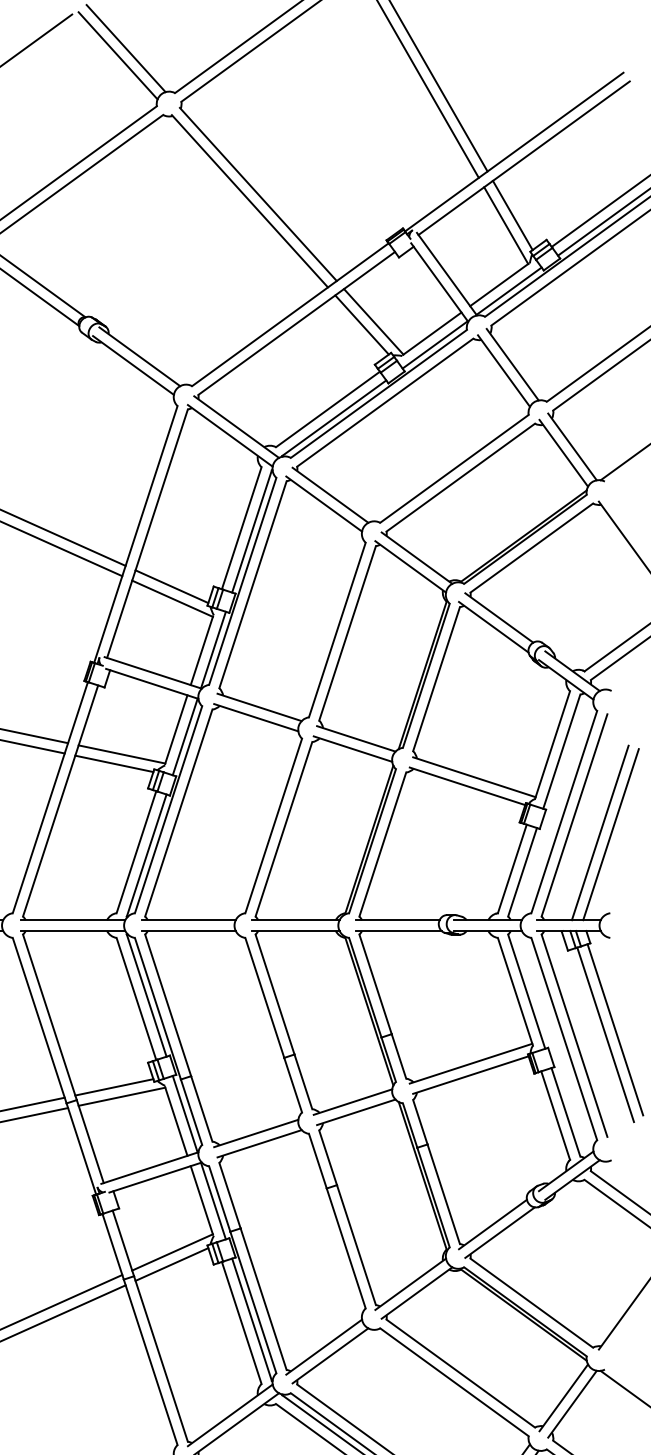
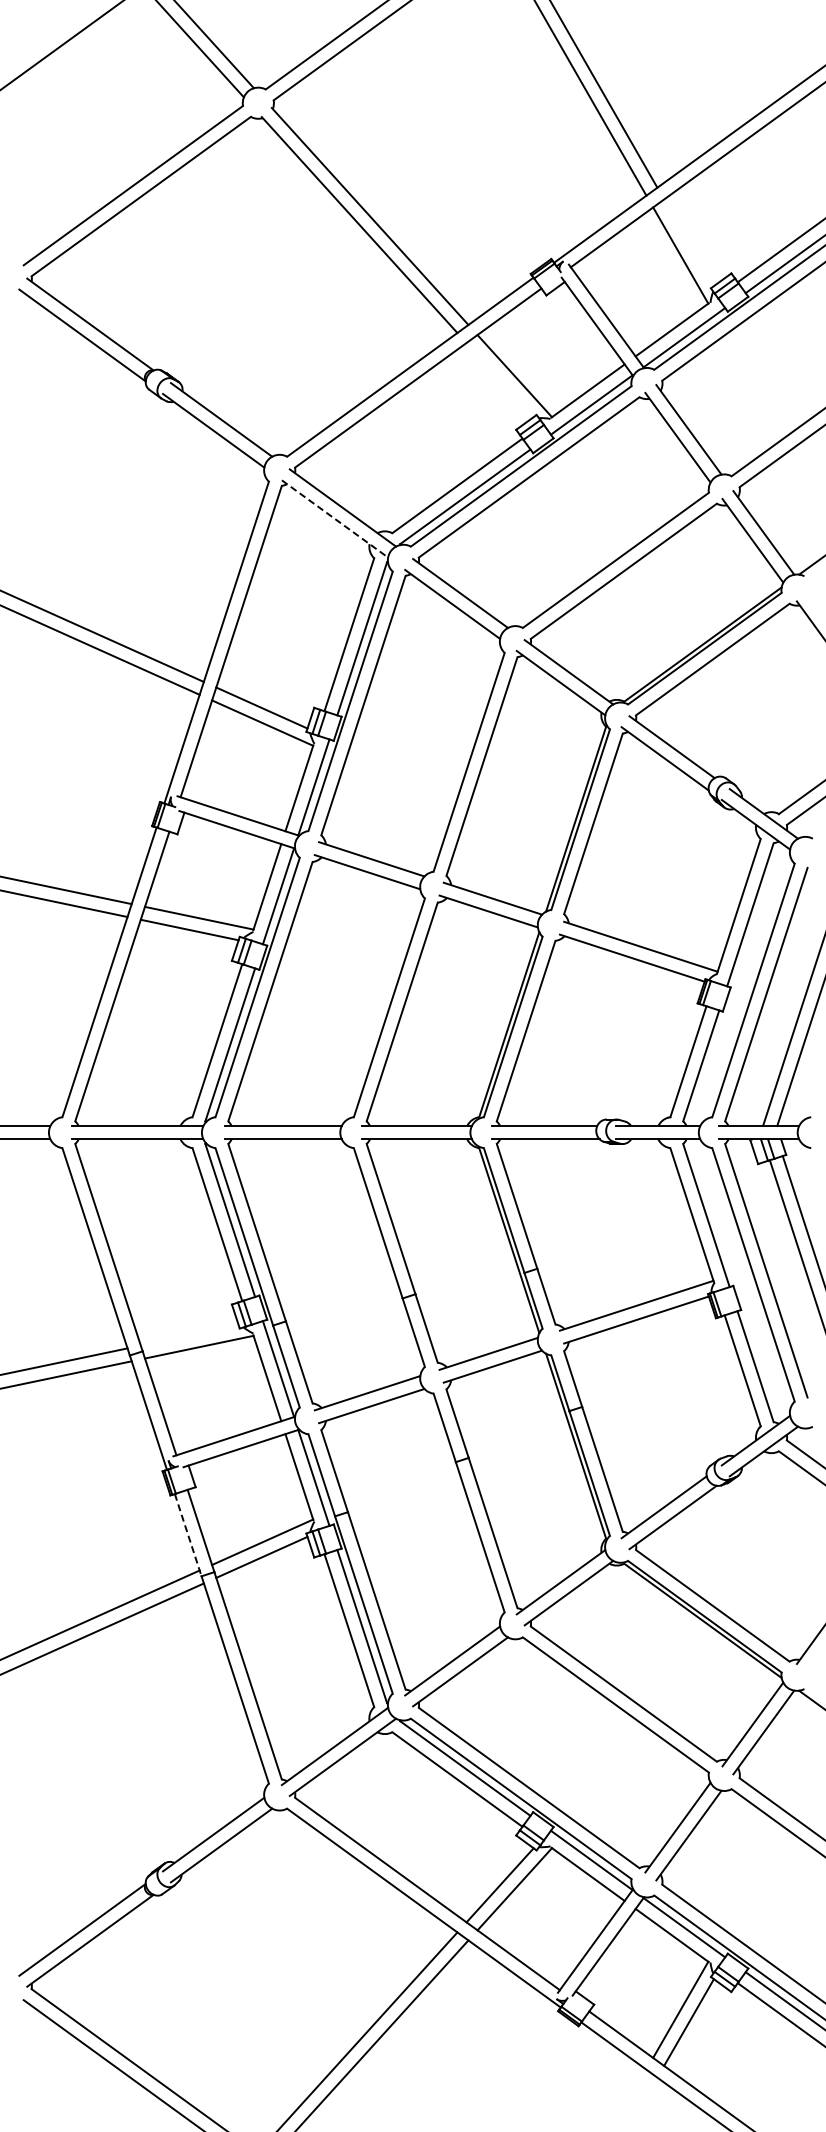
line: (512, 215) -> (688, 242), removed
line: (361, 325) -> (499, 380), removed
line: (230, 435) -> (335, 518), solid -> dashed
line: (114, 1087) -> (189, 1335), removed
line: (113, 1247) -> (188, 1535), solid -> dashed

